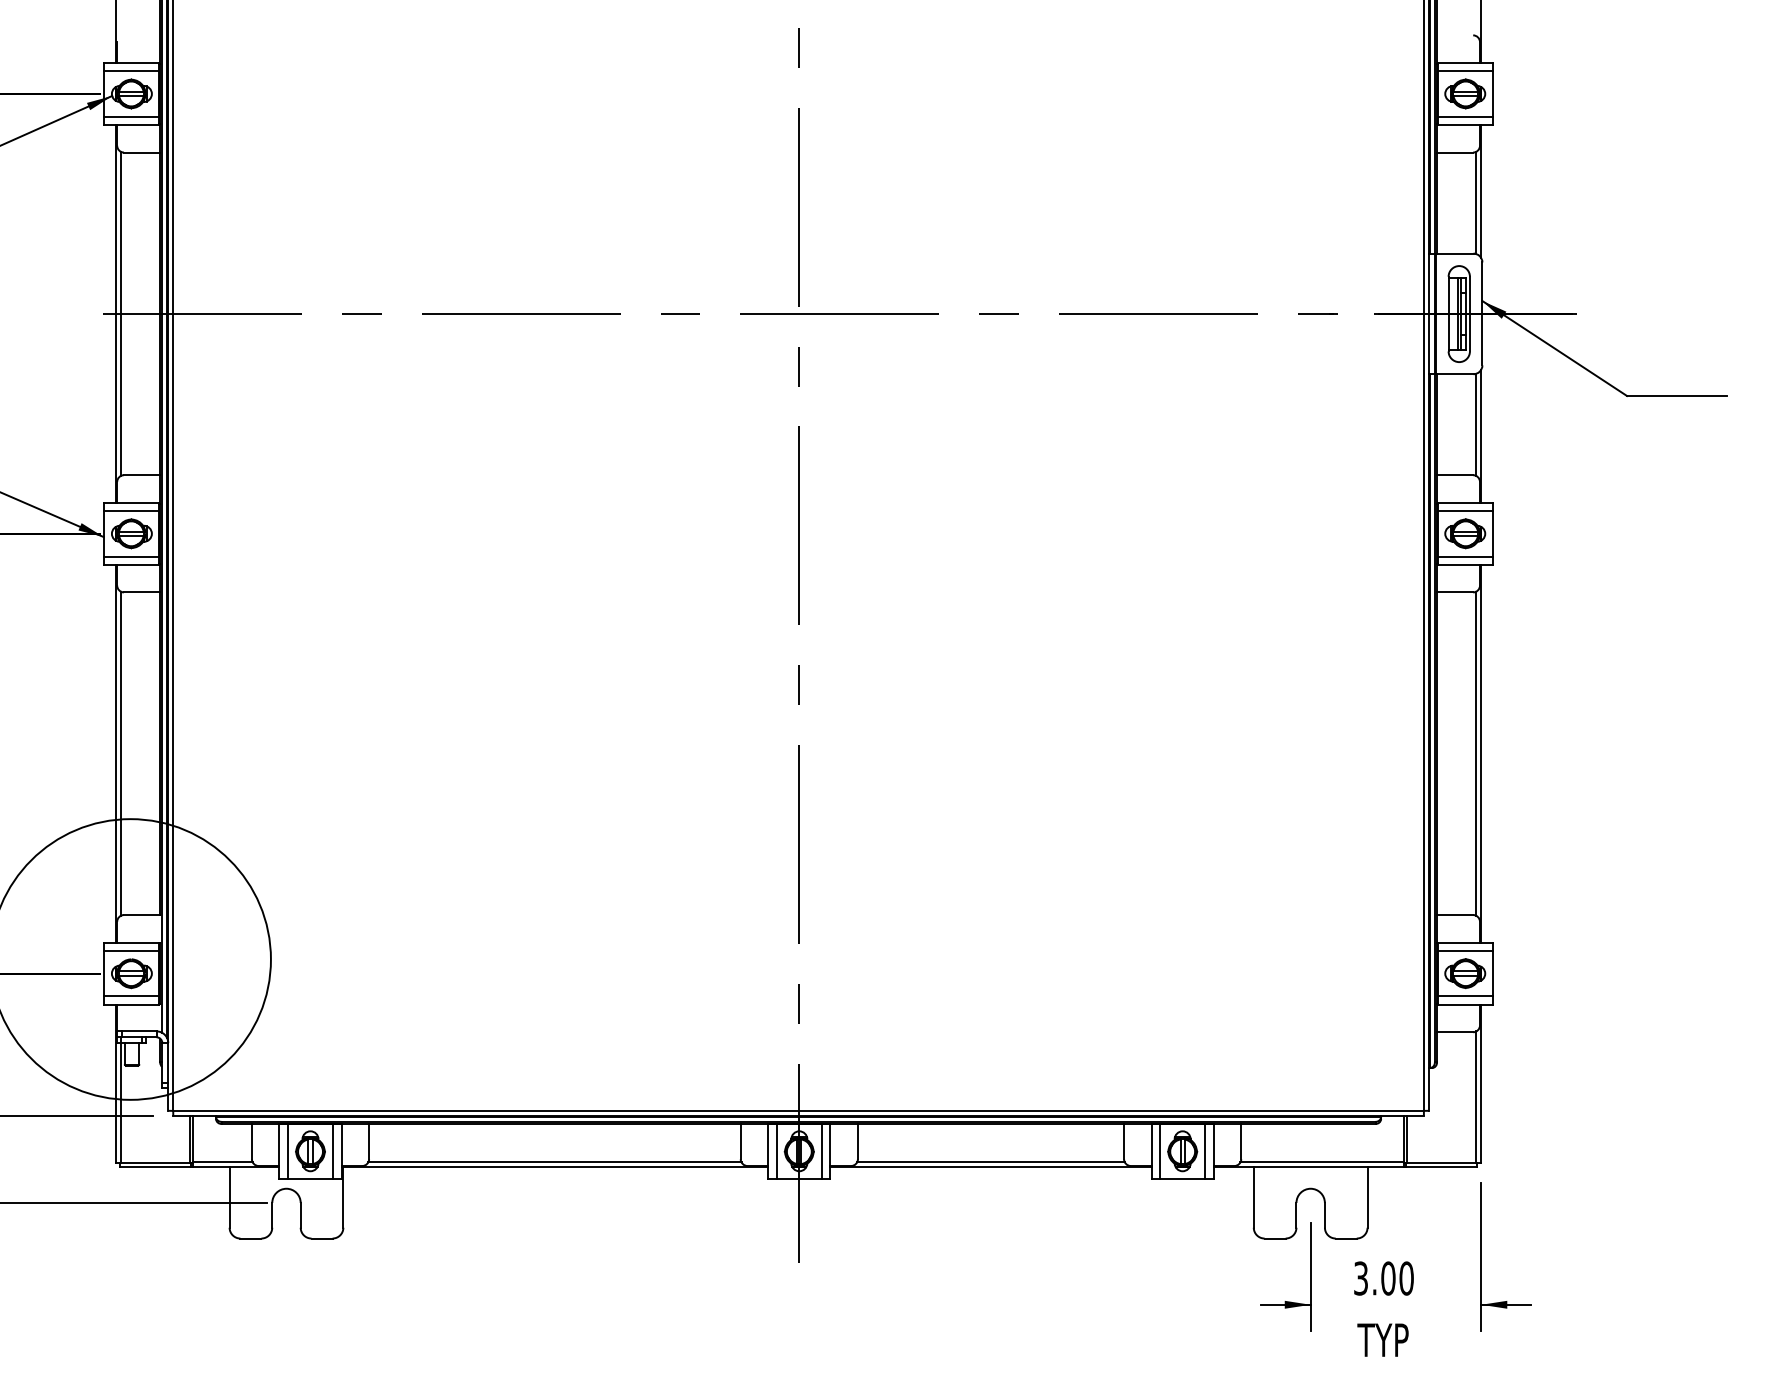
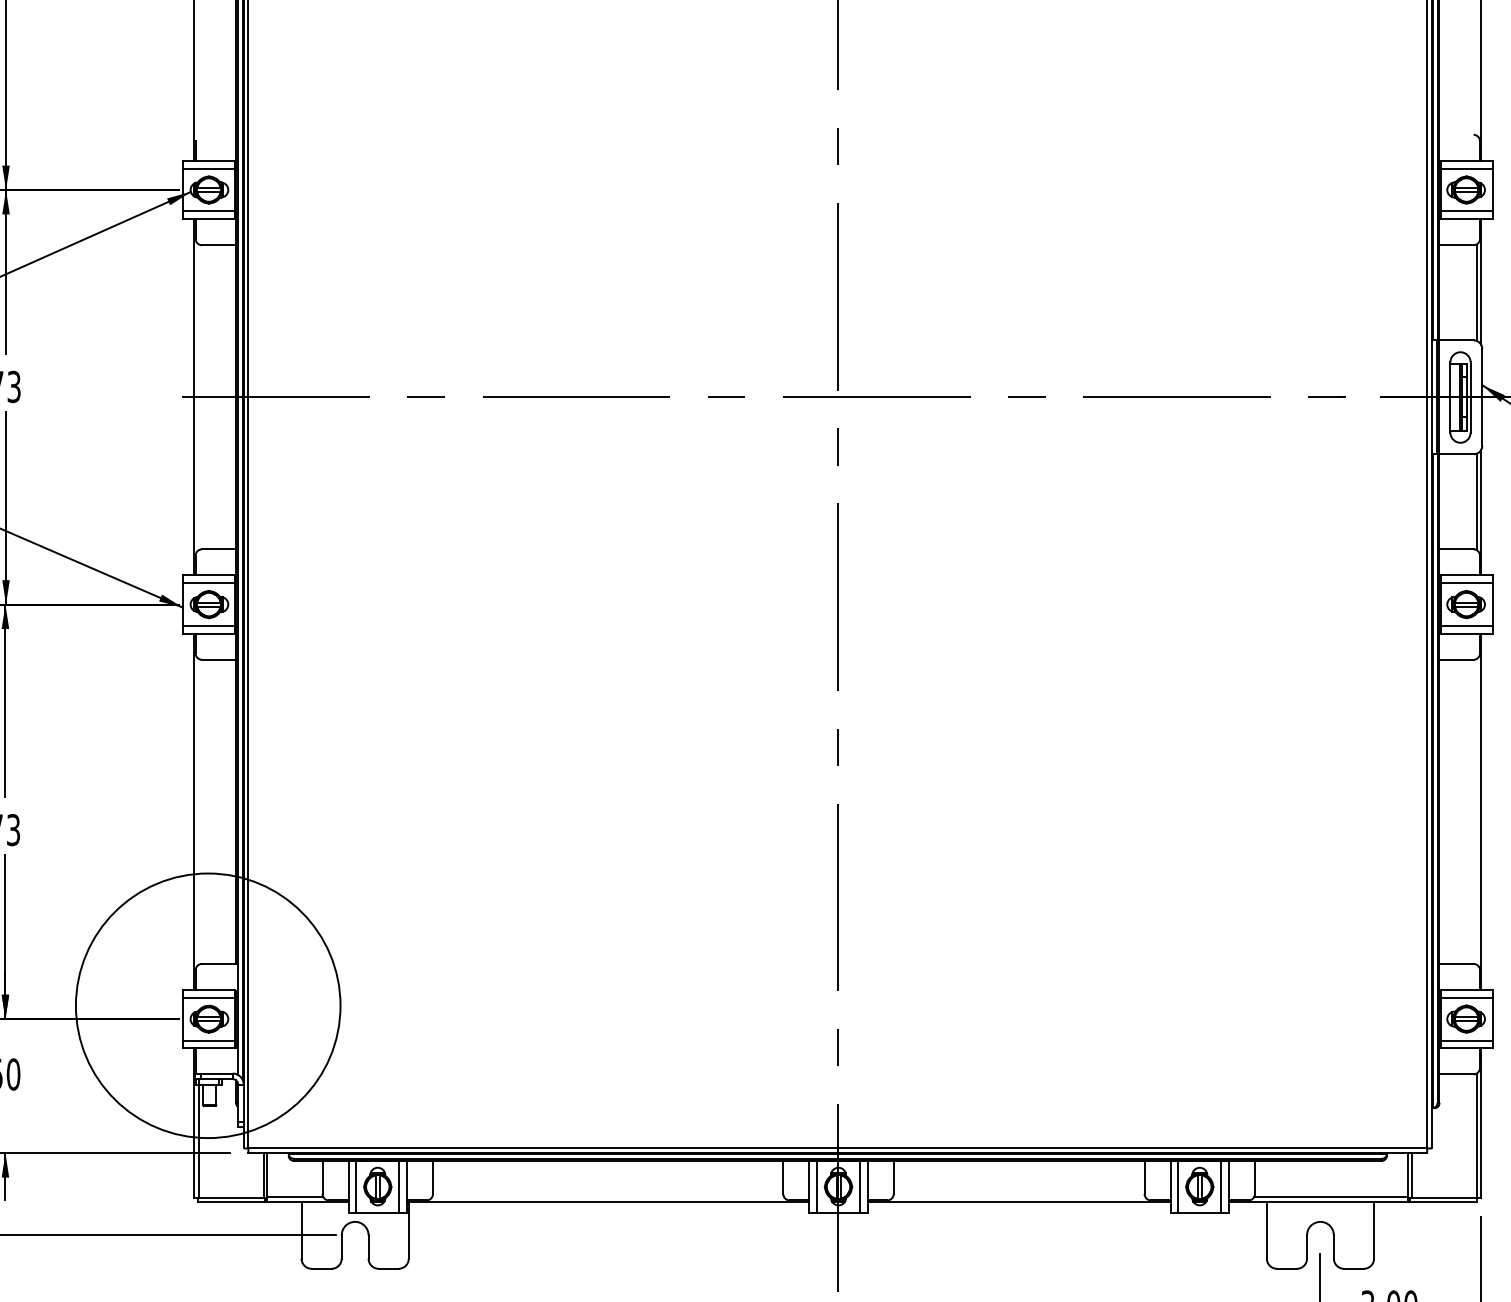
line: (120, 313) -> (198, 396), removed
line: (120, 753) -> (198, 811), removed
line: (1476, 753) -> (1476, 811), removed
line: (554, 1162) -> (607, 1197), removed
line: (990, 1162) -> (1018, 1197), removed

